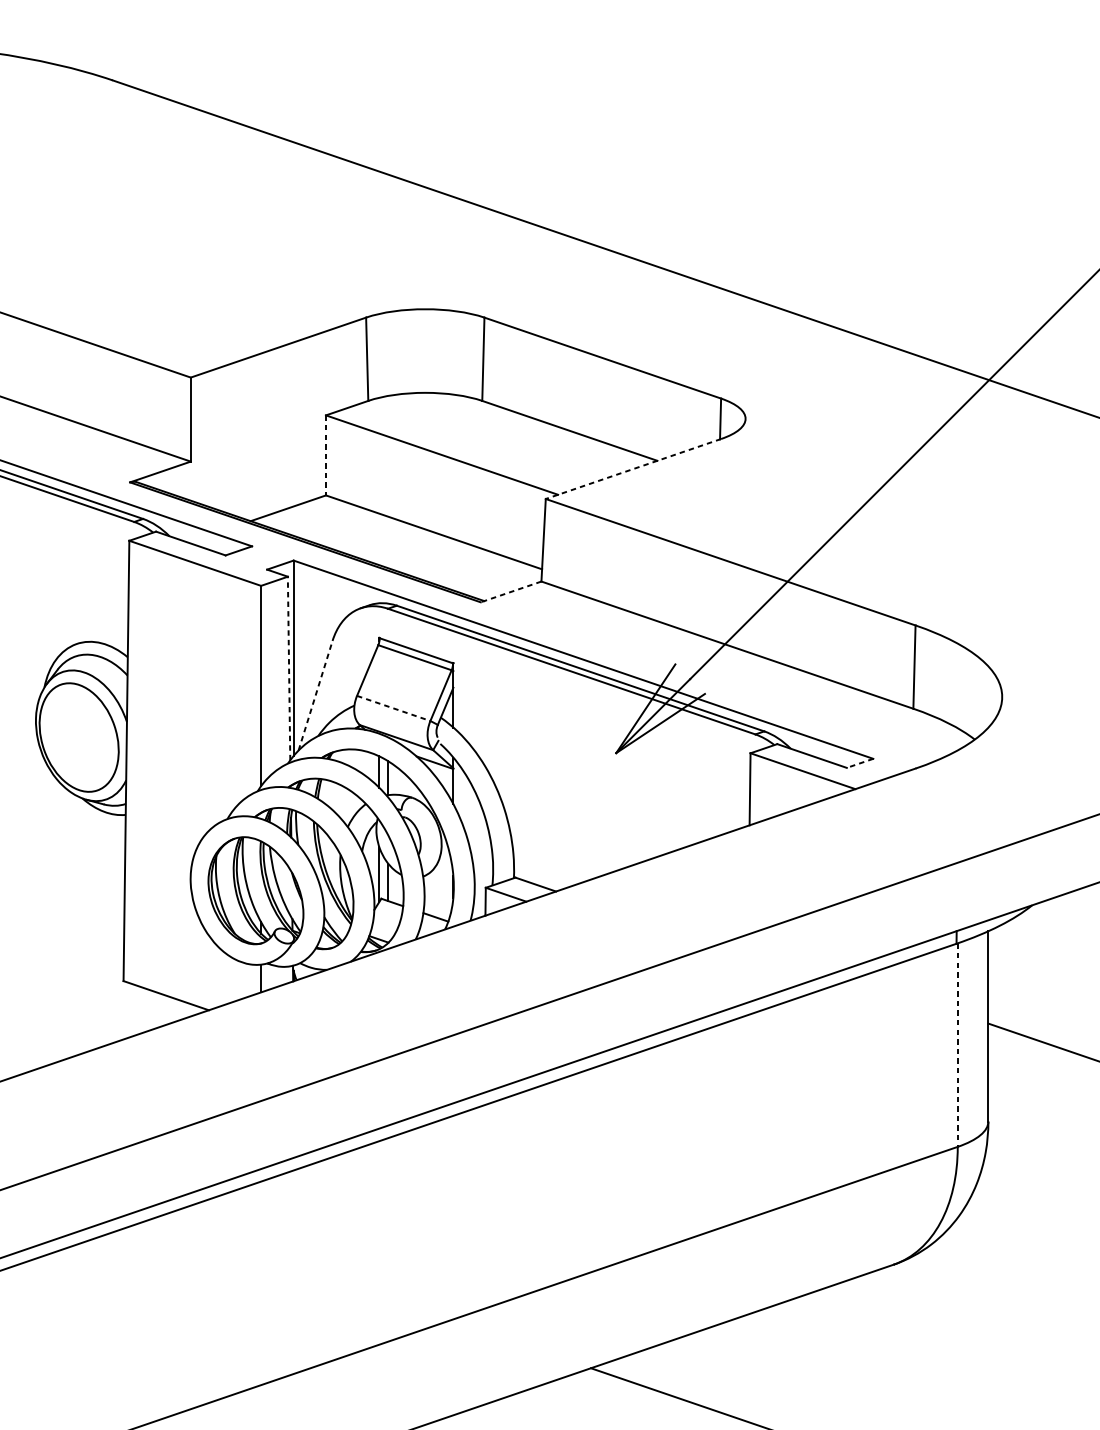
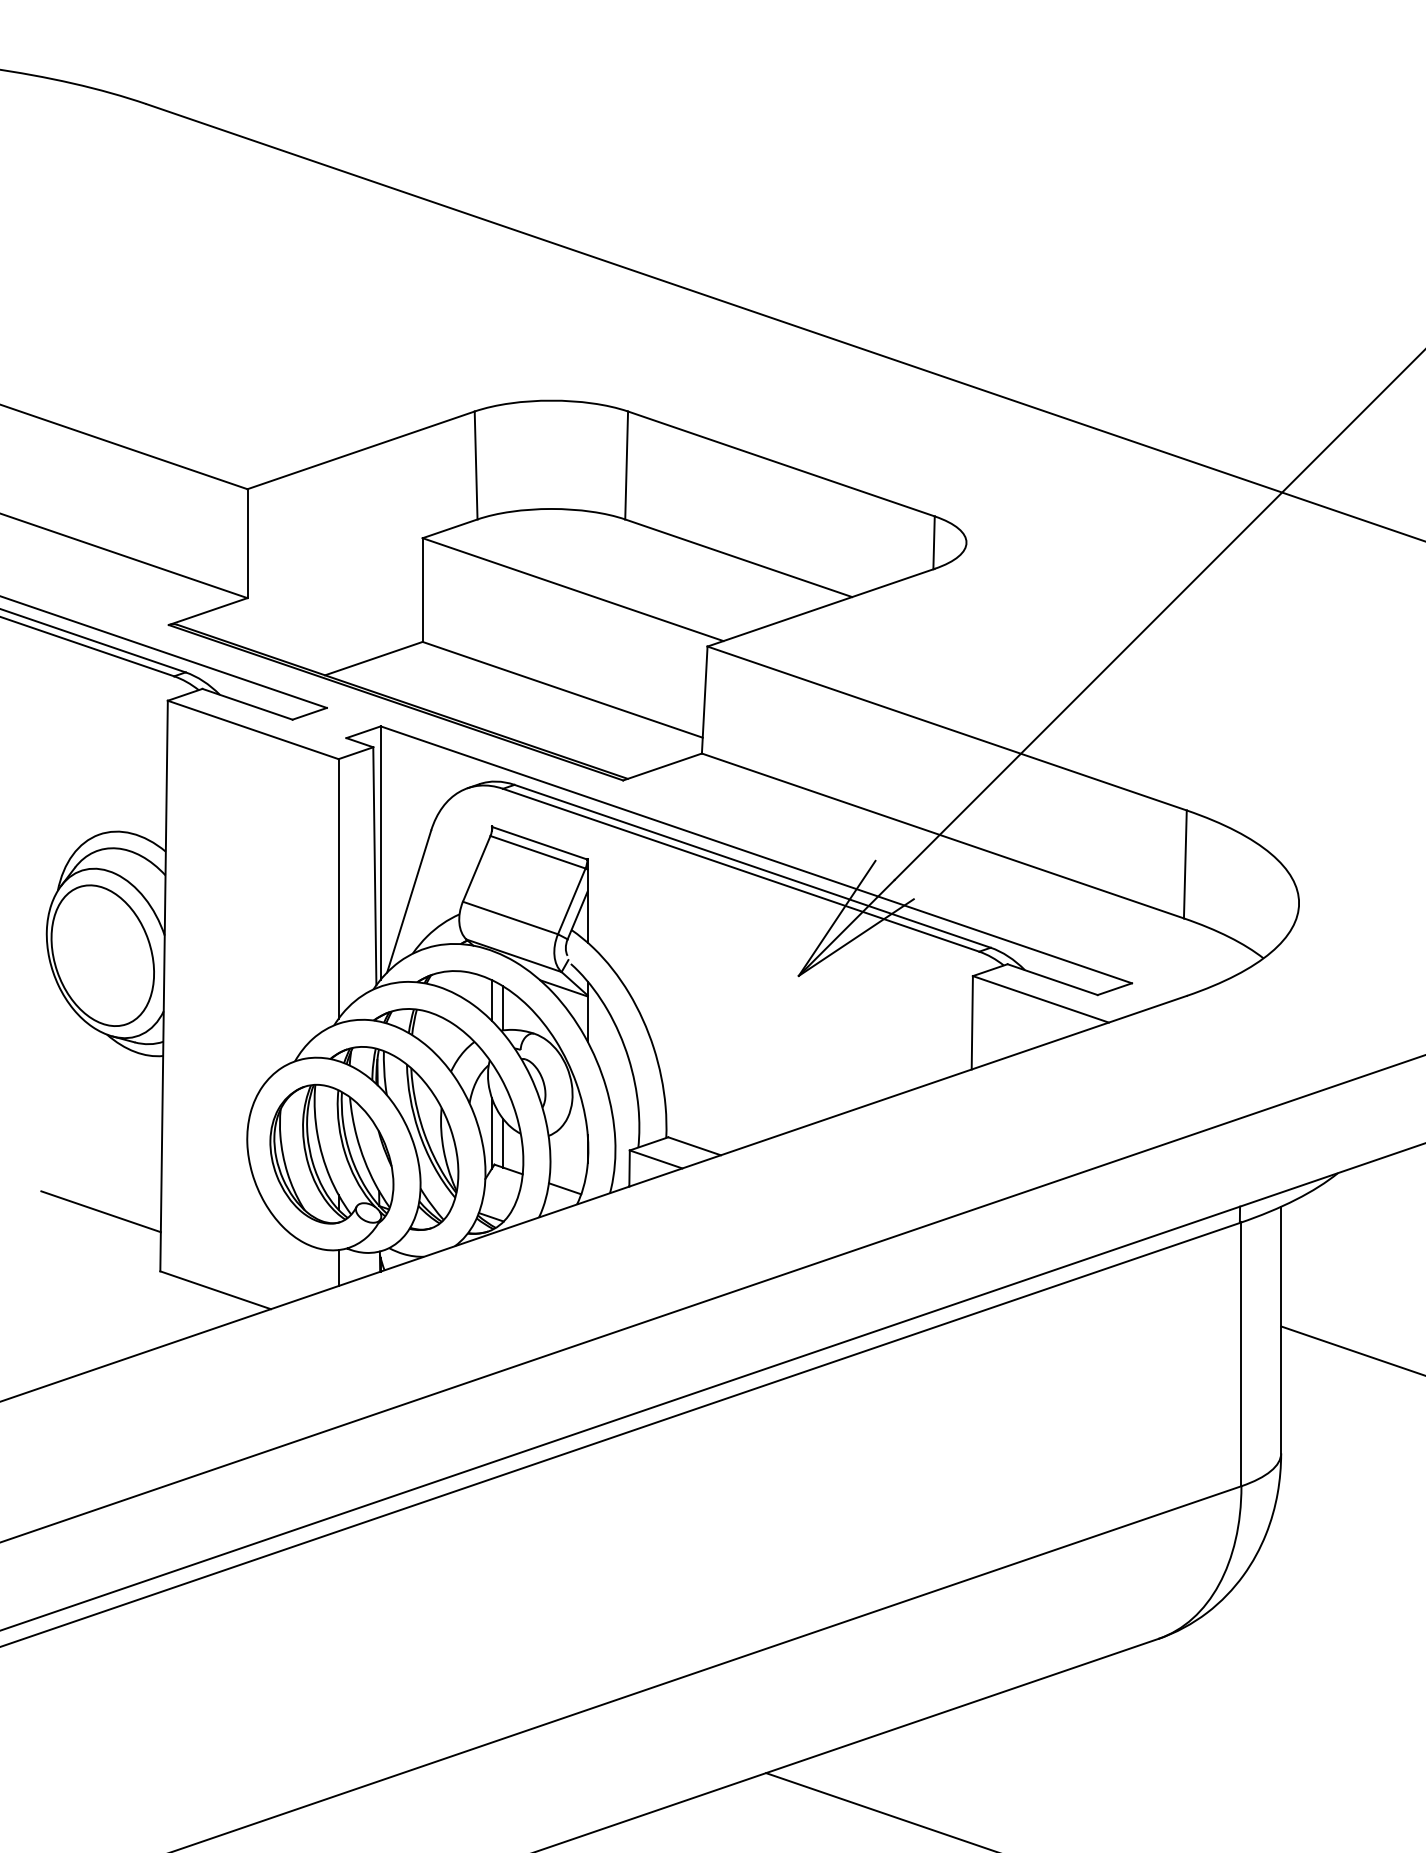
line: (325, 455) -> (422, 590), dashed -> solid
line: (632, 468) -> (820, 607), dashed -> solid
line: (511, 592) -> (662, 767), dashed -> solid
line: (288, 668) -> (374, 866), dashed -> solid
line: (315, 695) -> (409, 901), dashed -> solid
line: (393, 708) -> (510, 918), dashed -> solid
line: (859, 763) -> (1114, 989), dashed -> solid
line: (77, 934) -> (100, 1211), added
line: (957, 1045) -> (1241, 1354), dashed -> solid

